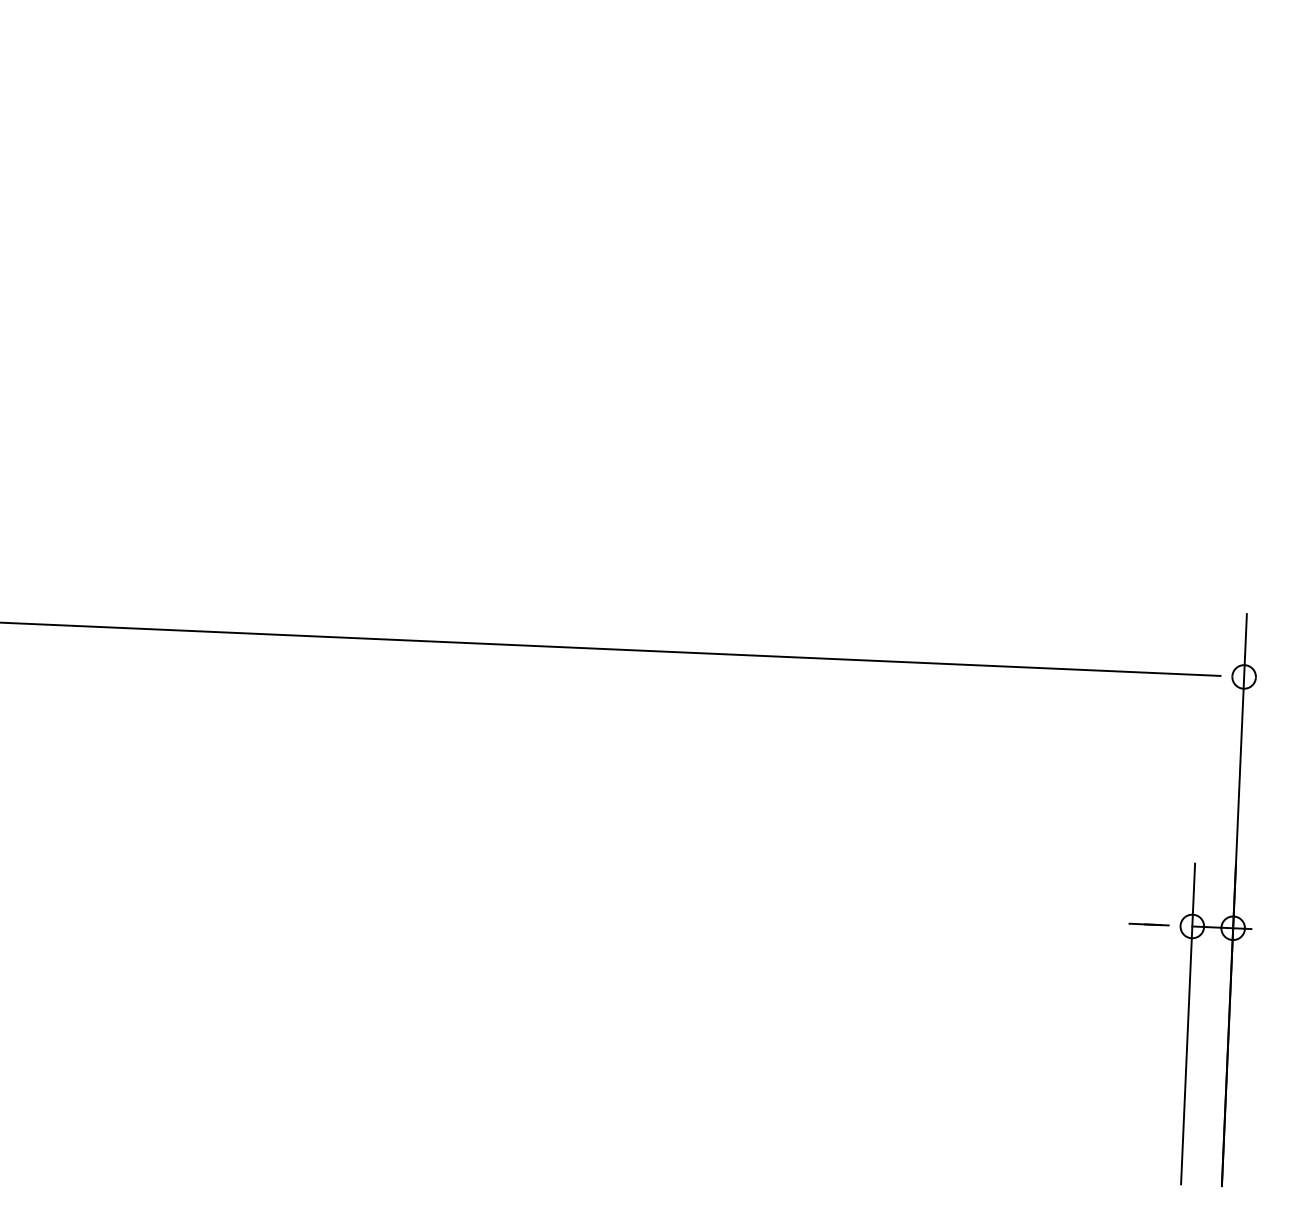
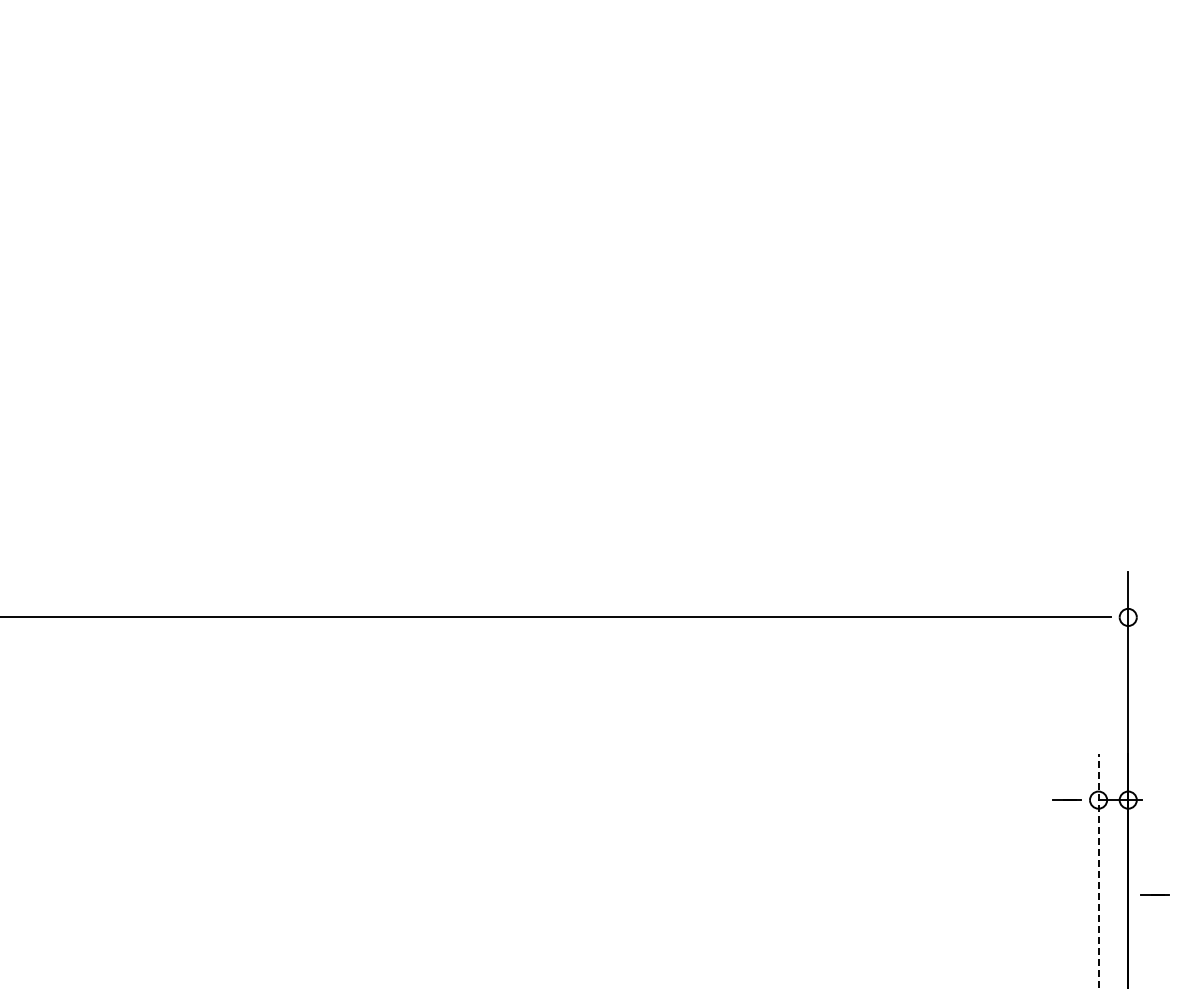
line: (1187, 1024) -> (1098, 871), solid -> dashed
line: (1263, 1059) -> (1154, 894), added

